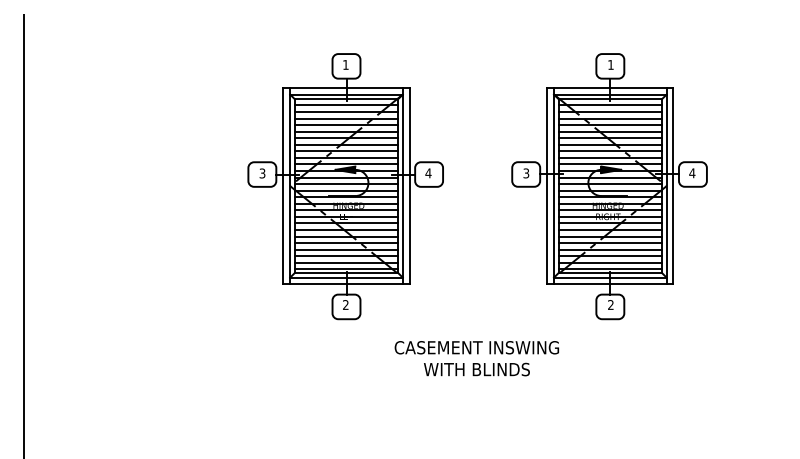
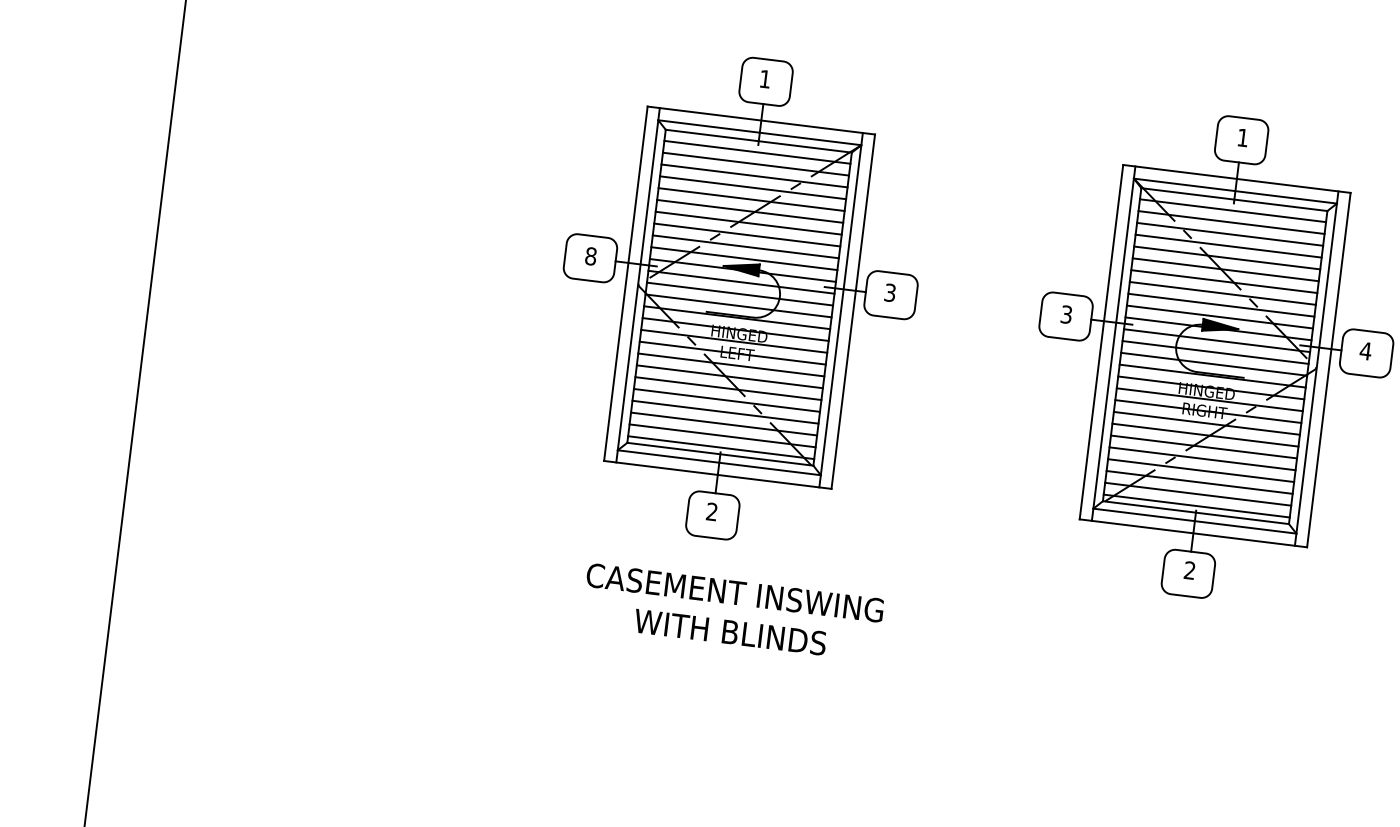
text: (262, 173) -> (590, 256), 3 -> 8
text: (428, 173) -> (890, 293), 4 -> 3
text: (476, 358) -> (732, 612), moved

